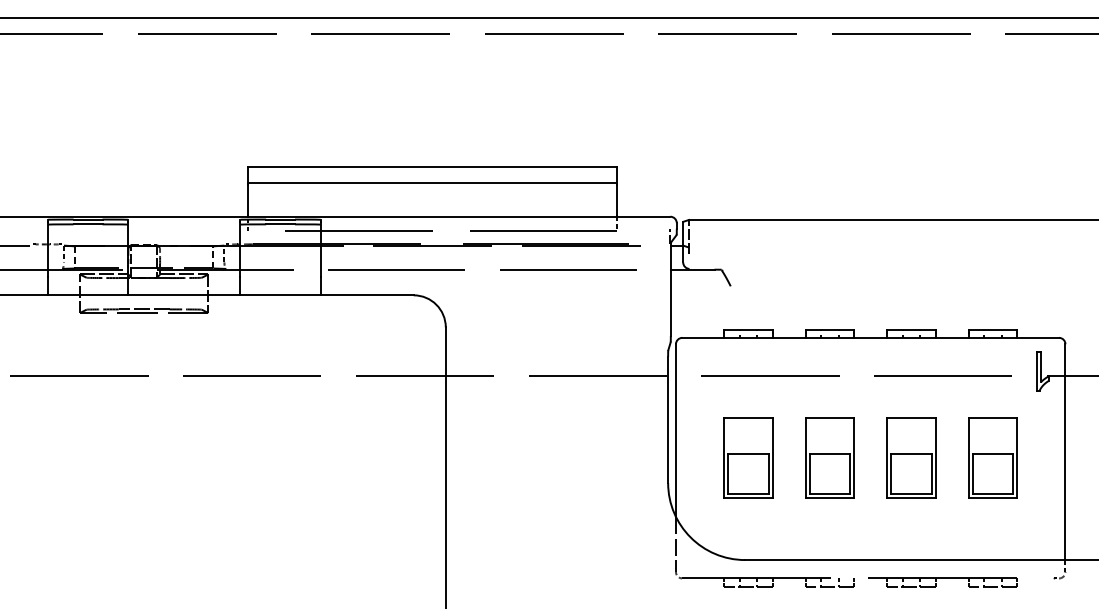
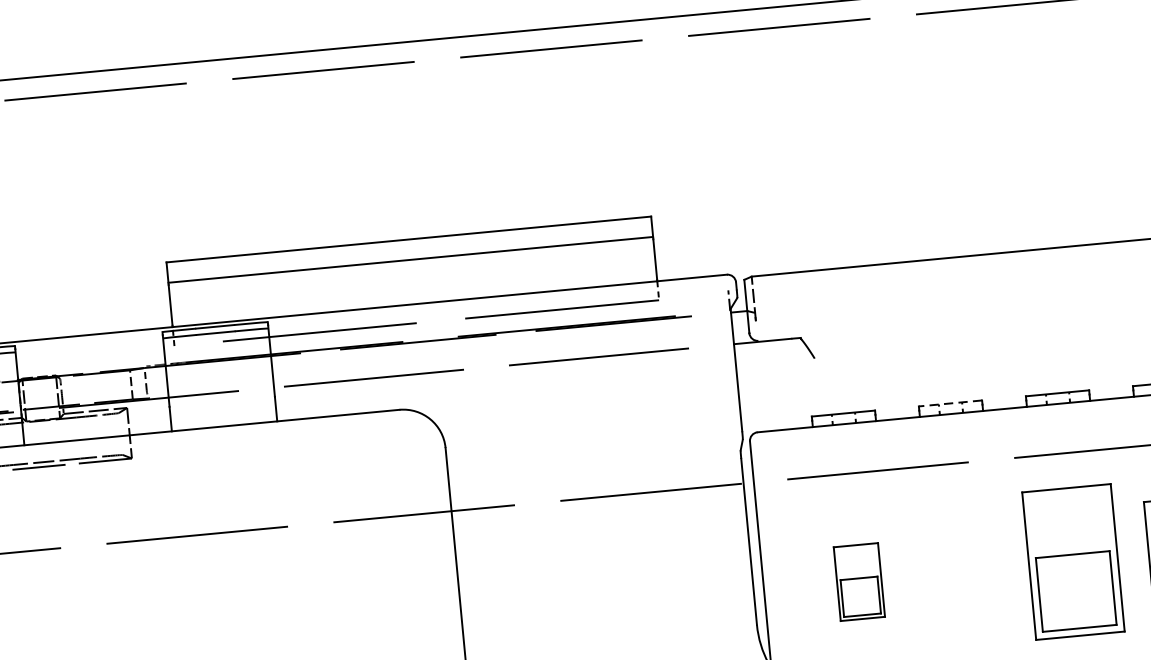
line: (829, 329) -> (949, 403), solid -> dashed
part: (748, 457) -> (859, 581), size x0.7
part: (829, 457) -> (965, 571), removed
part: (911, 457) -> (1073, 561), size x1.4

